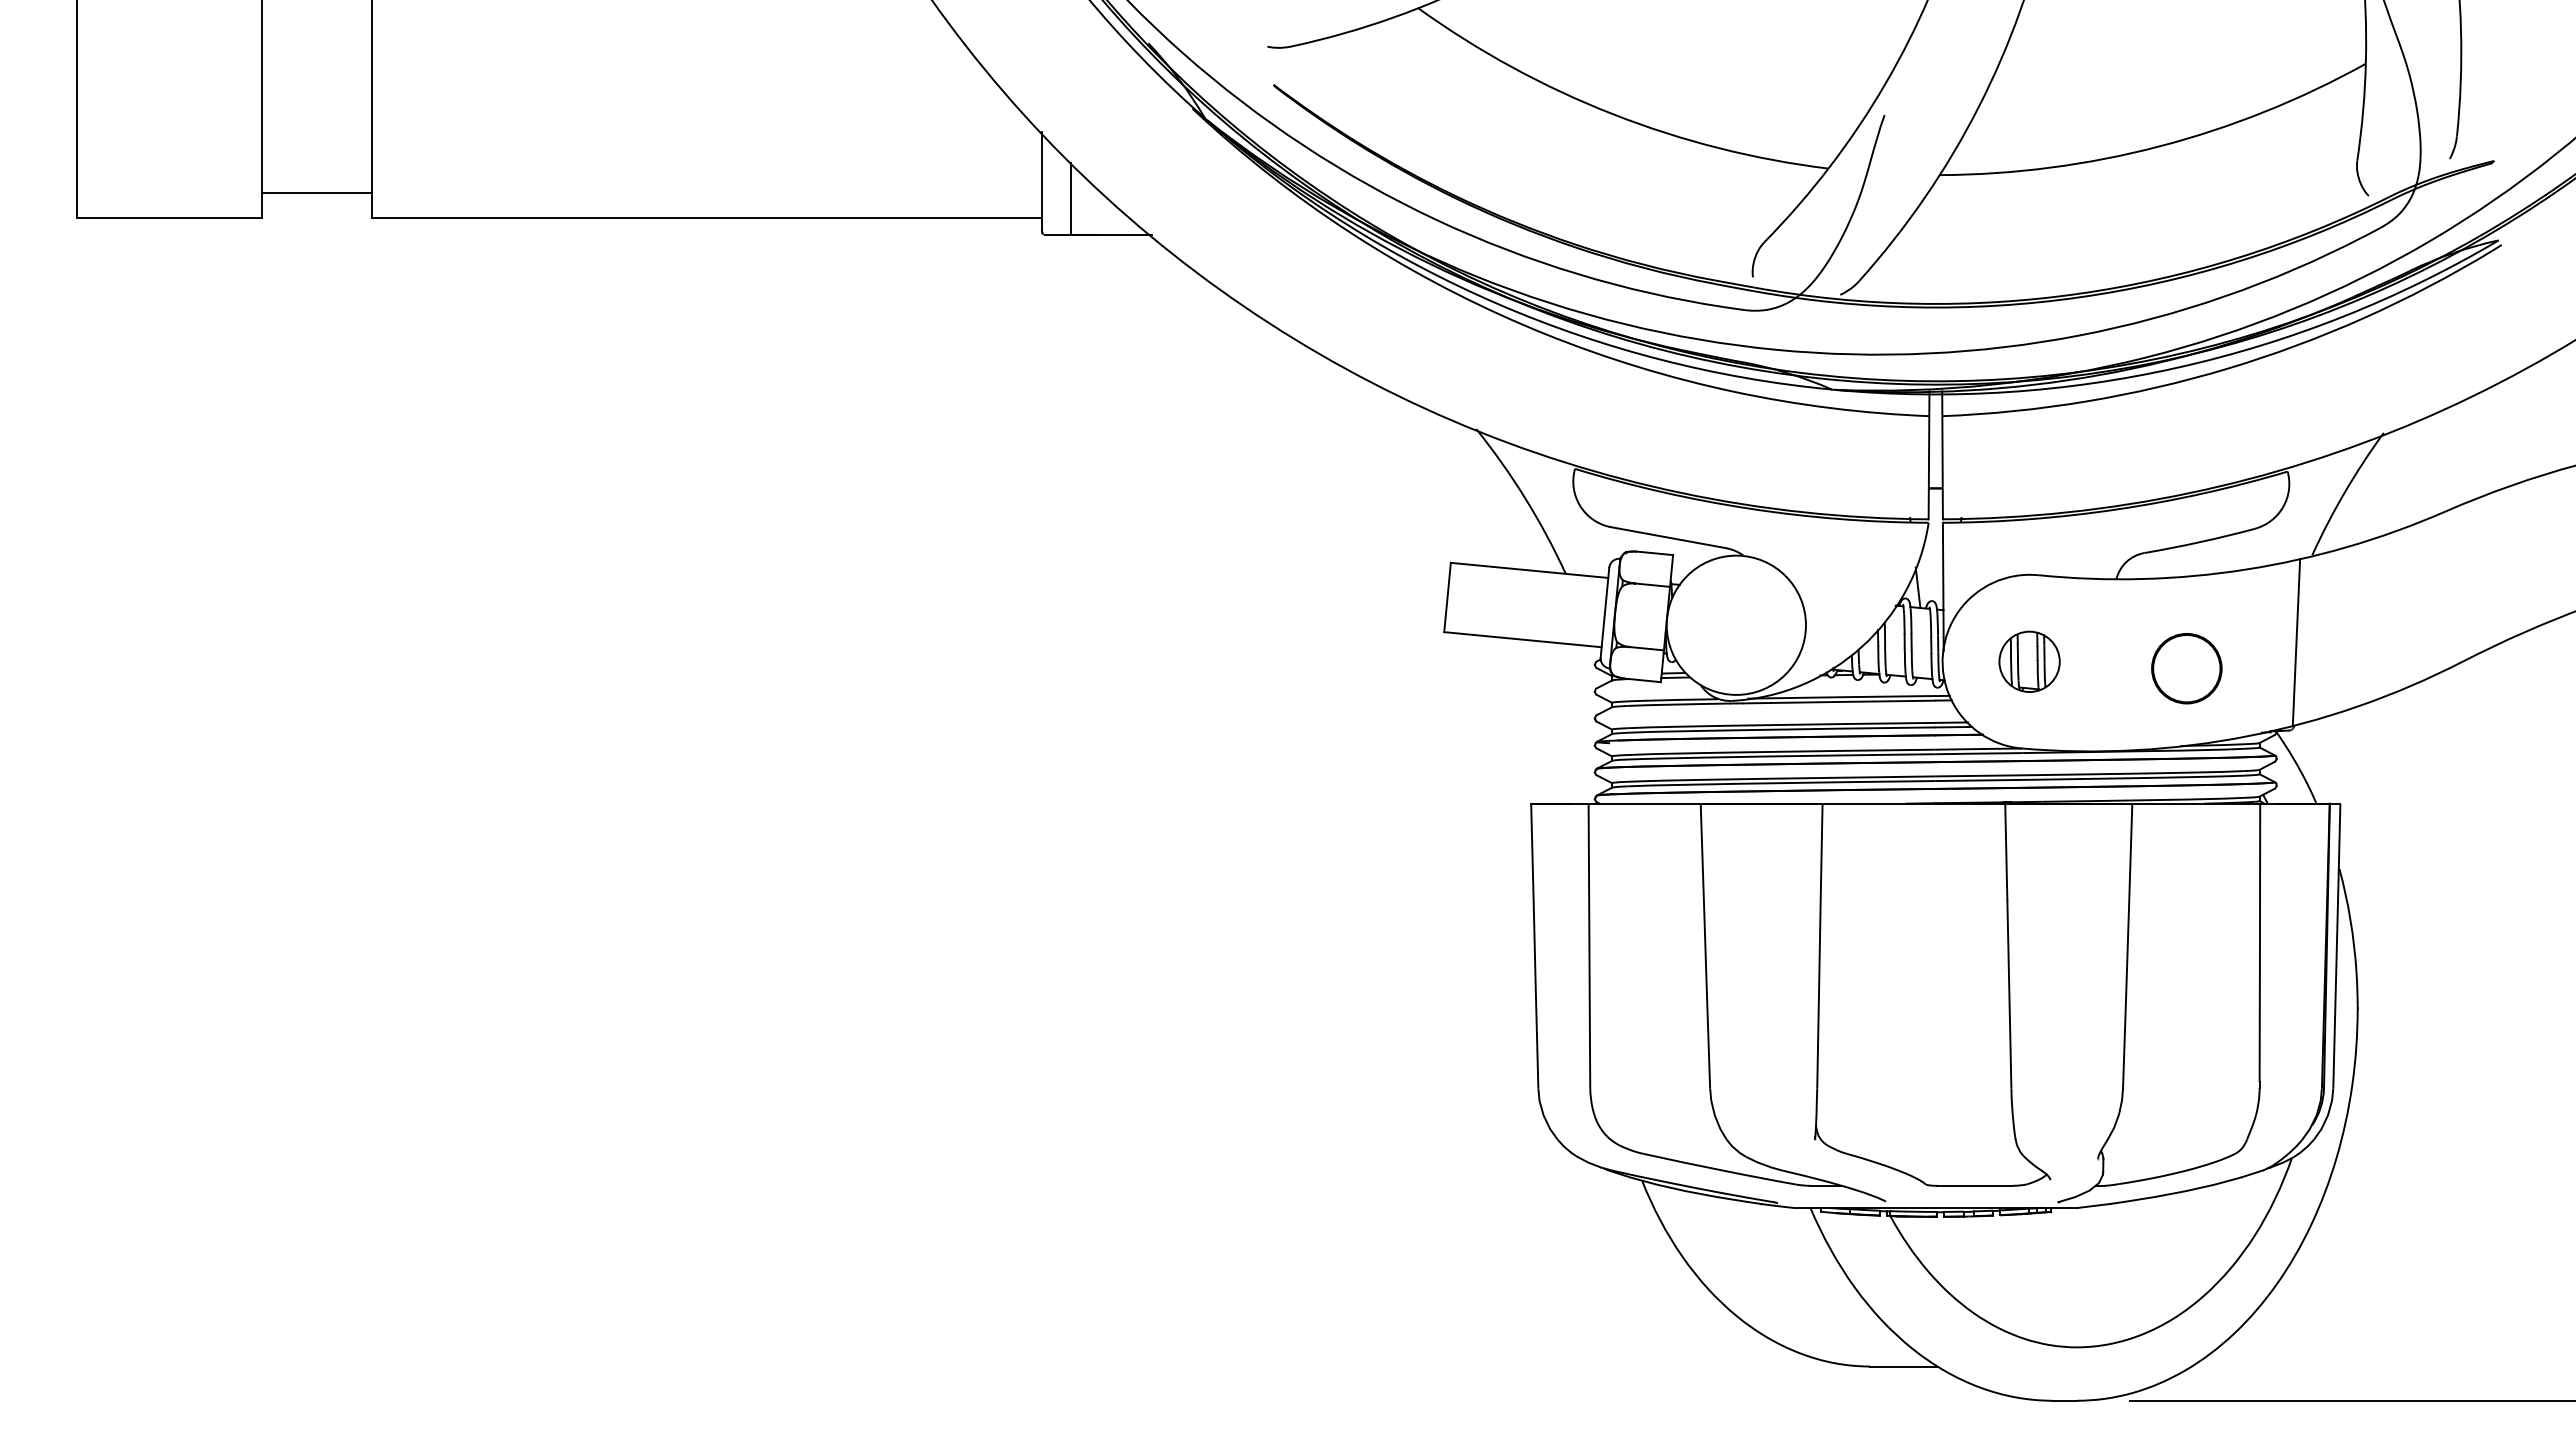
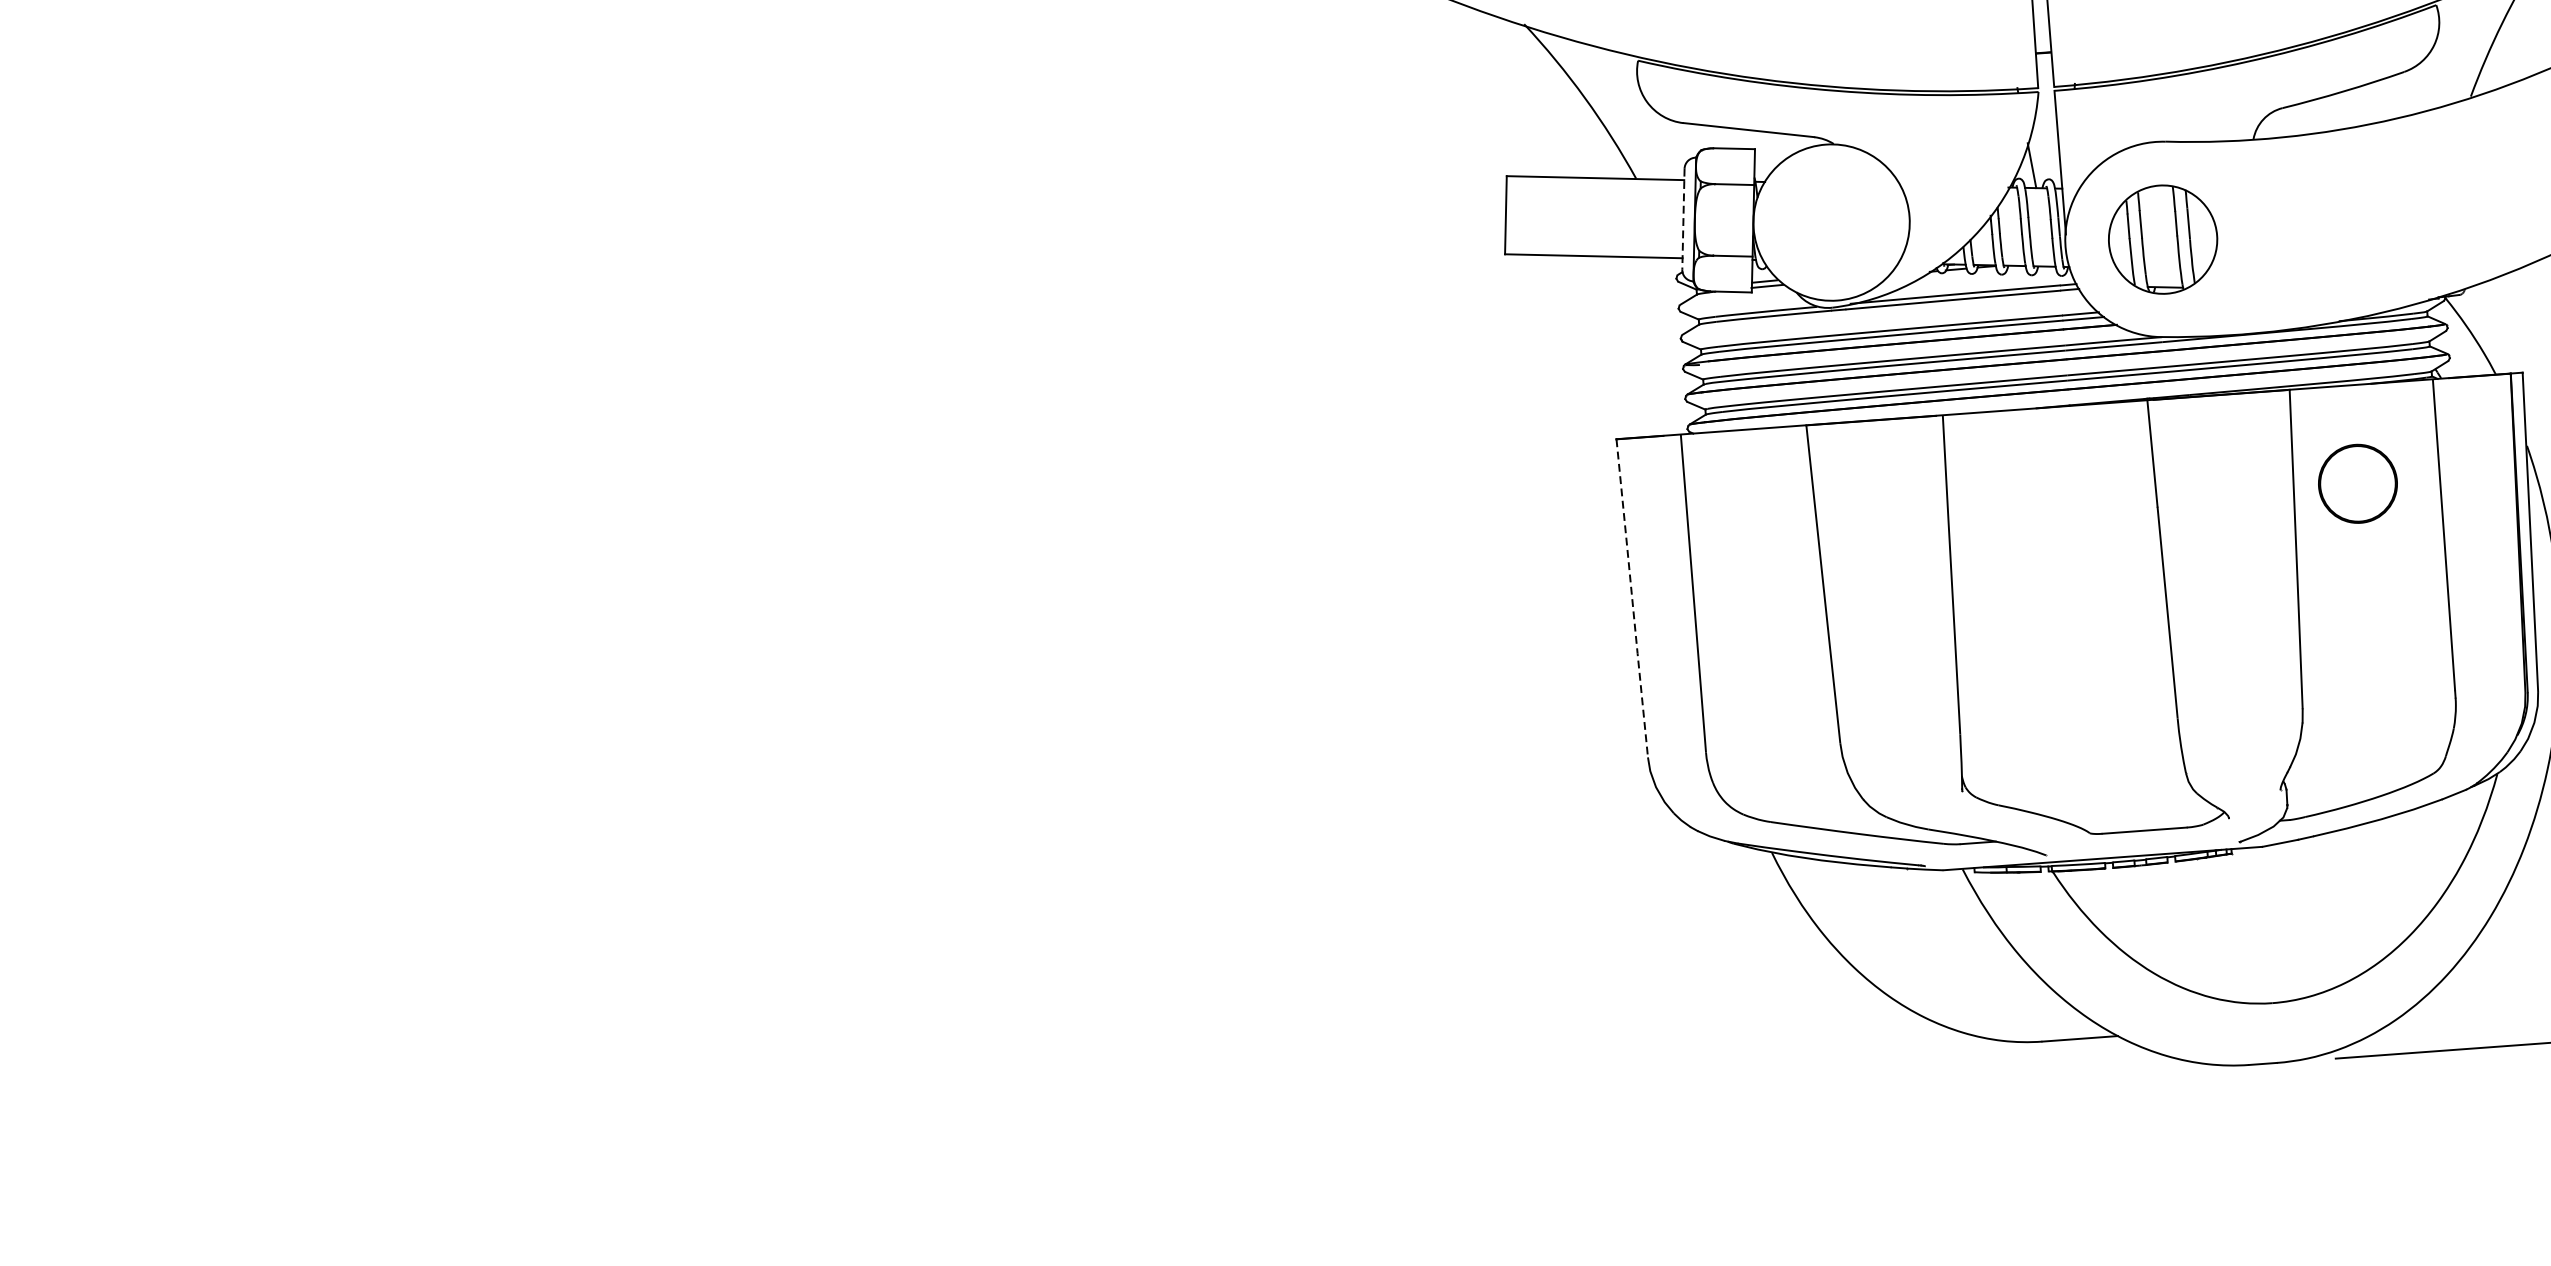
line: (1604, 613) -> (1682, 220), solid -> dashed
line: (2296, 642) -> (2460, 195), removed
part: (2029, 661) -> (2162, 239), size x1.6
circle: (2186, 668) -> (2357, 483), moved
line: (1534, 945) -> (1631, 597), solid -> dashed

